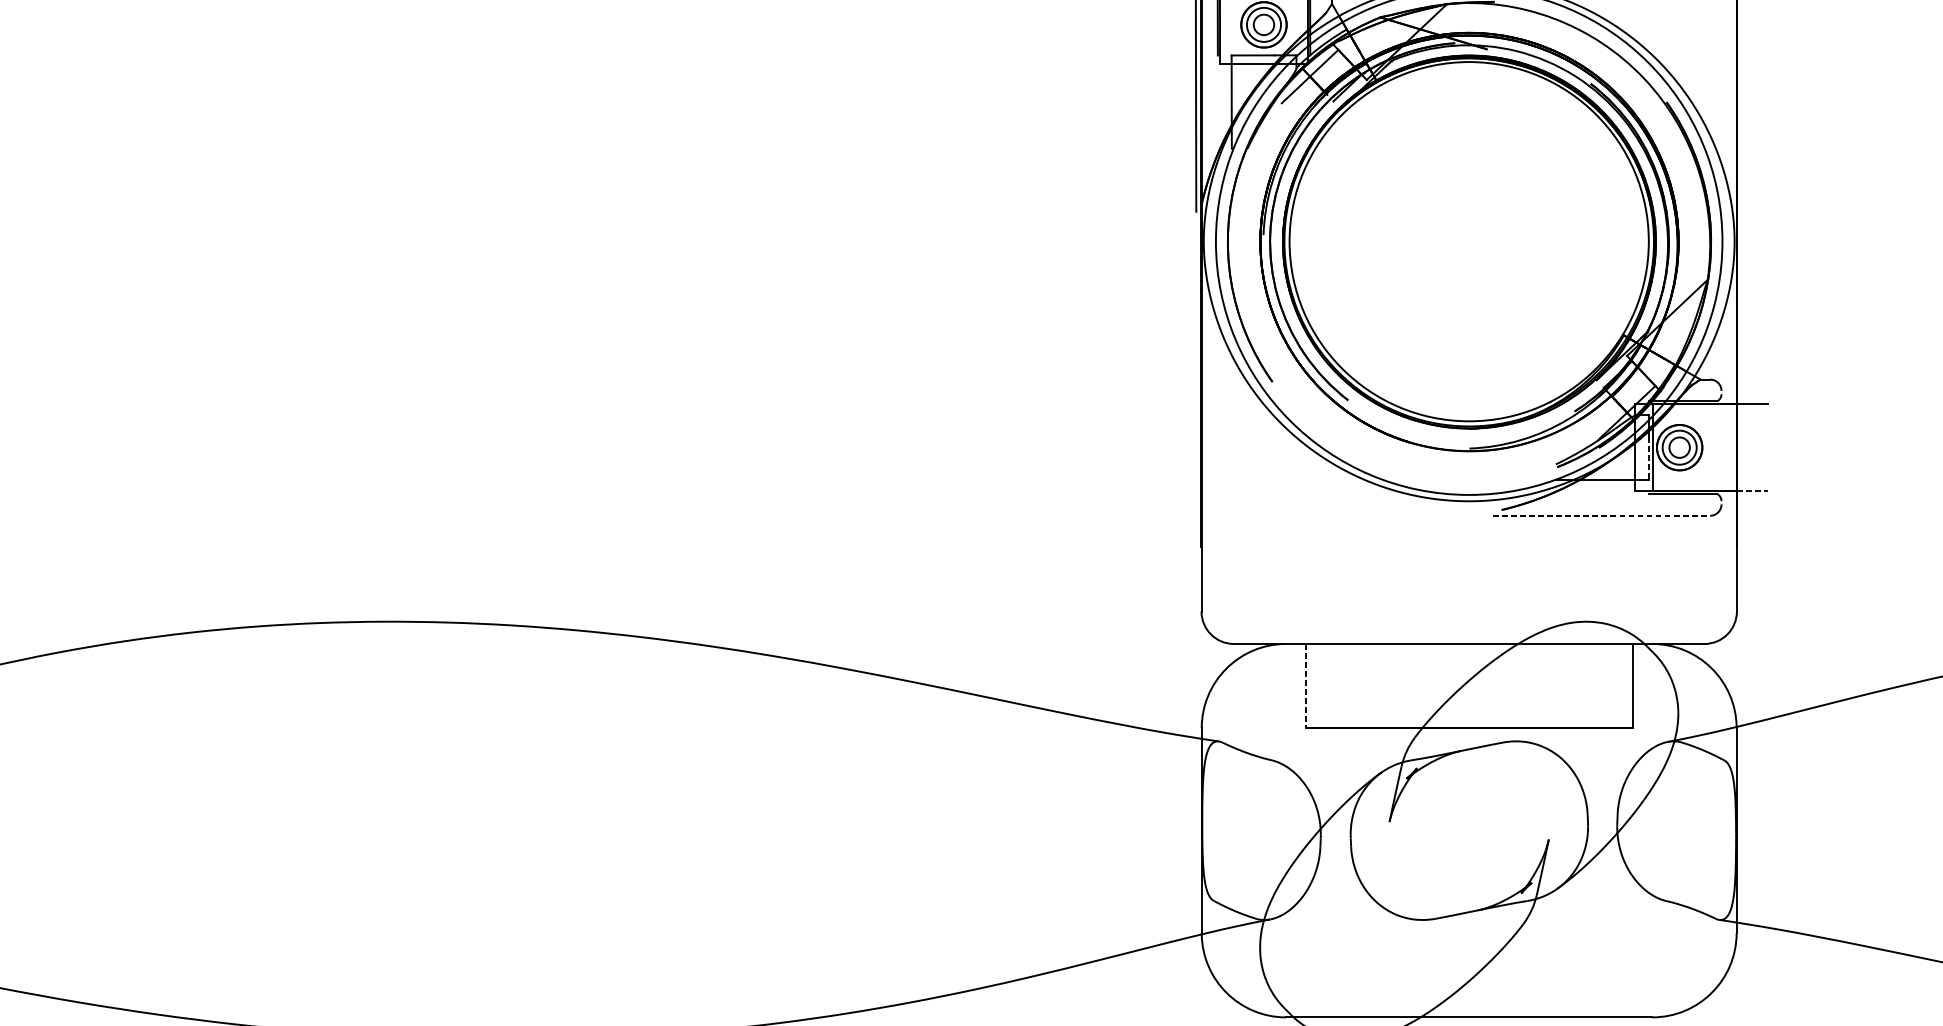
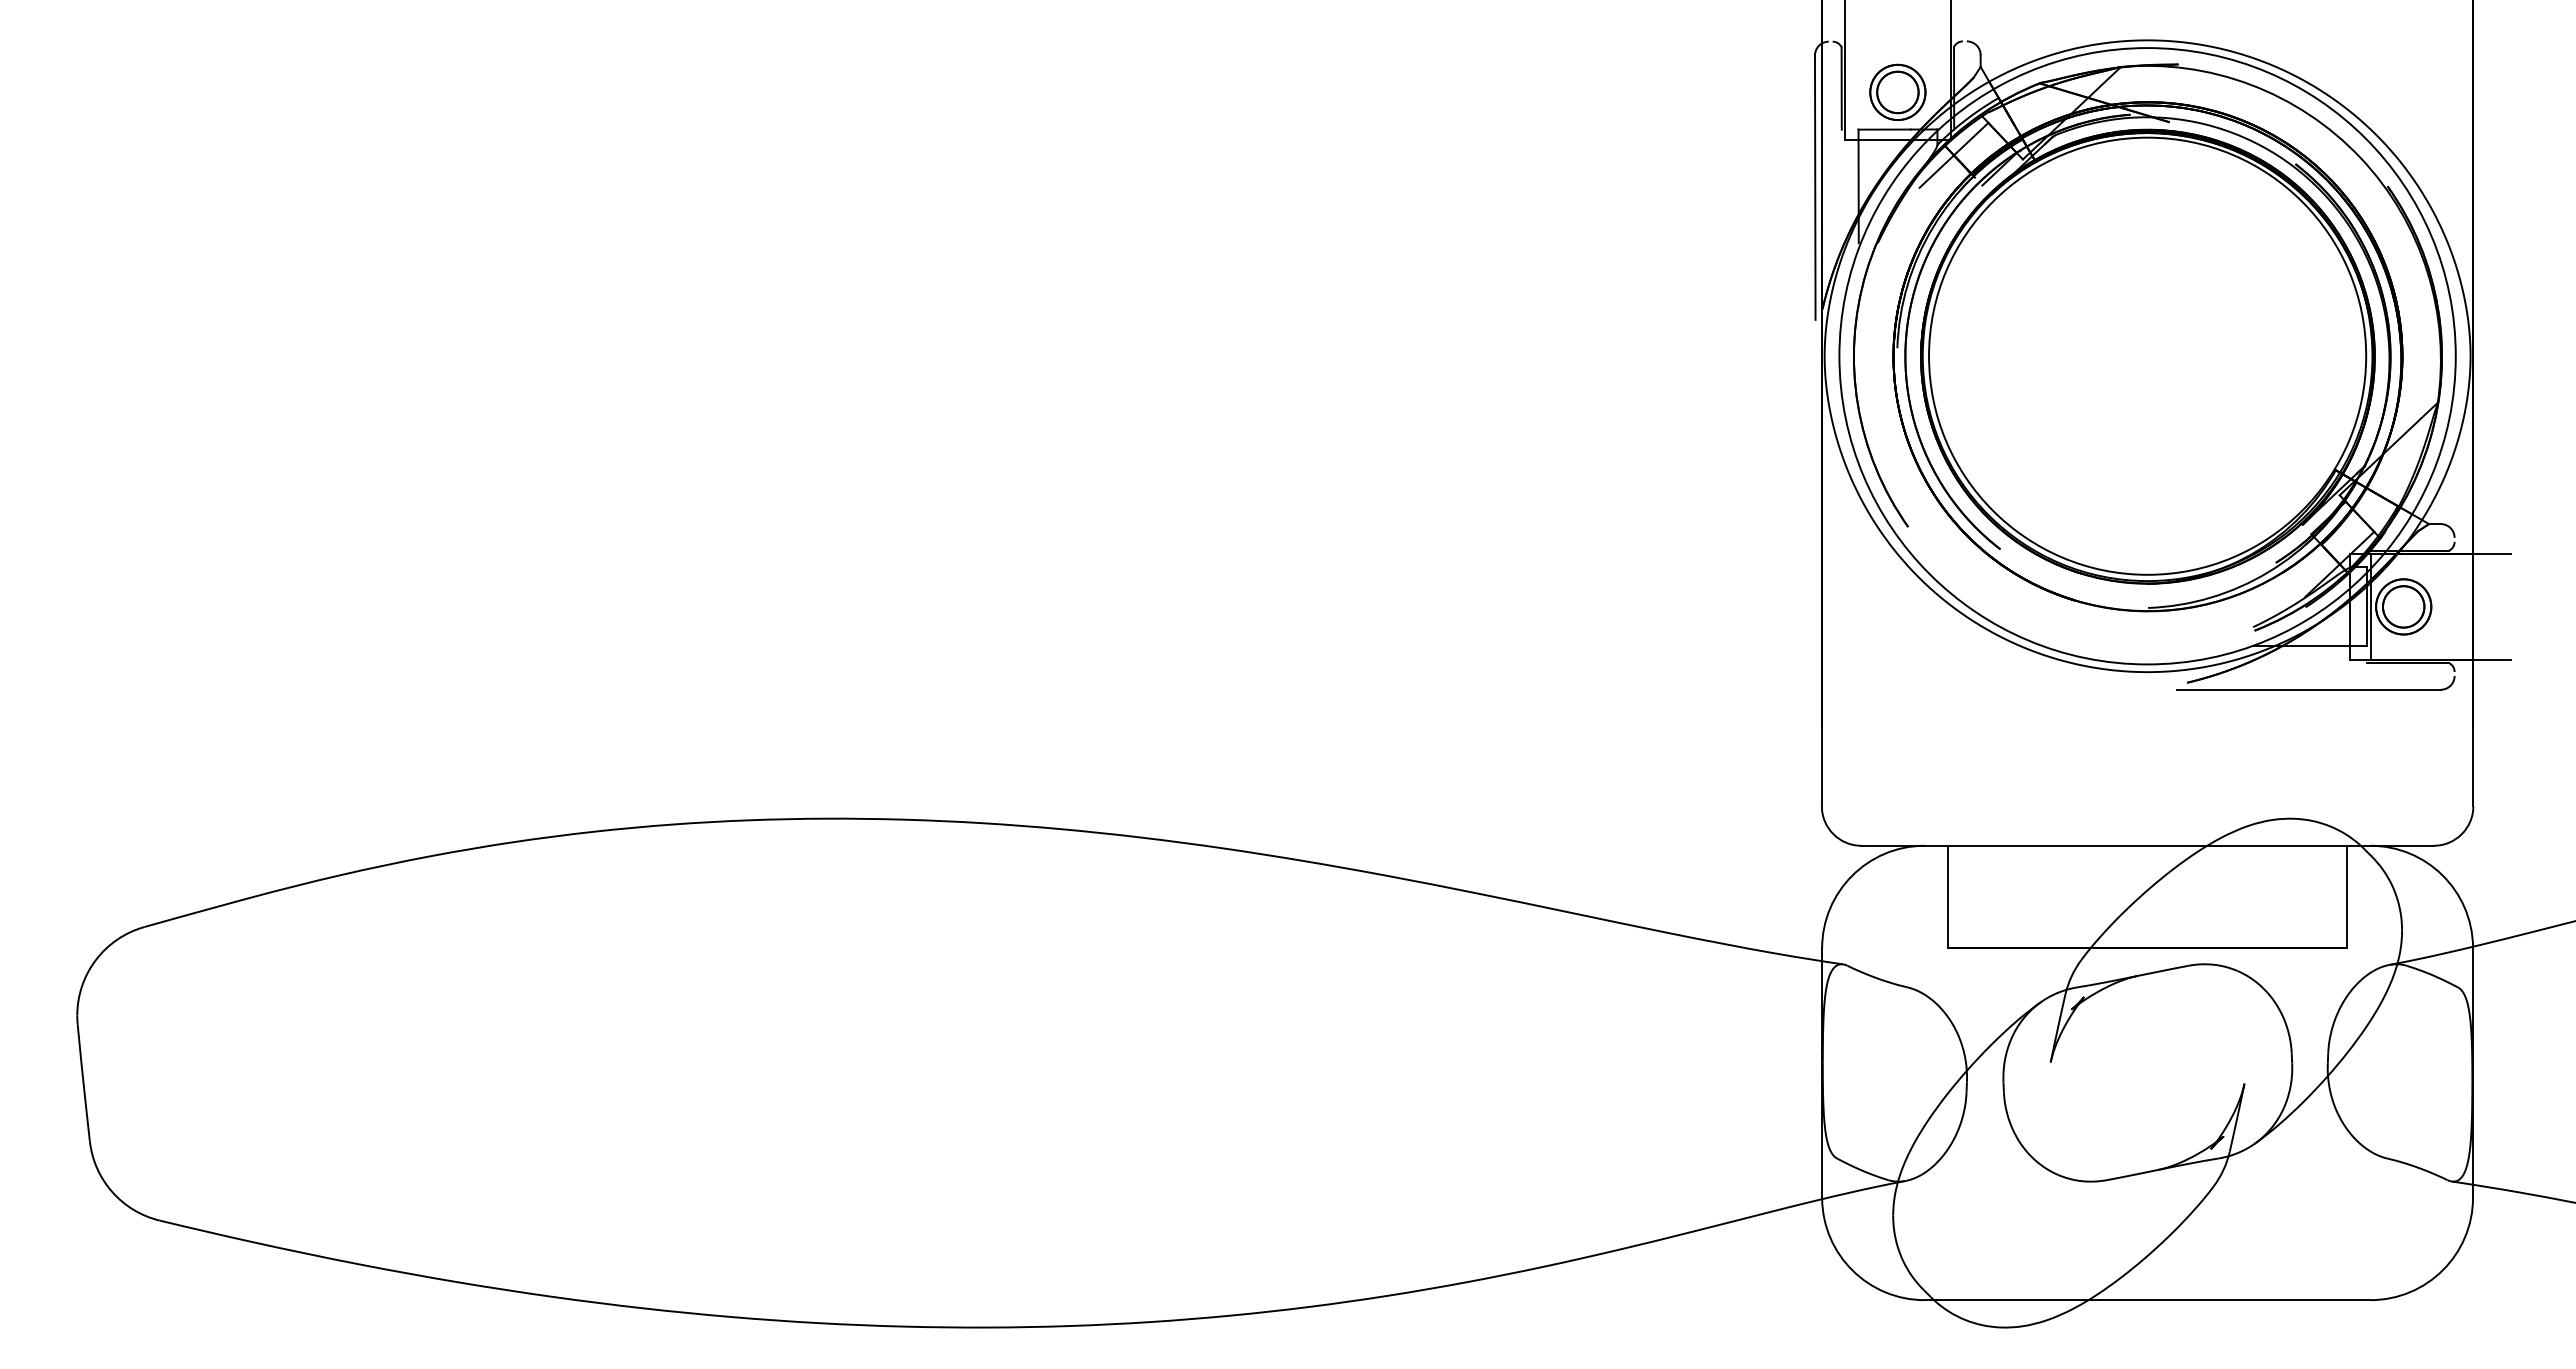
circle: (1263, 24) -> (1897, 92), size x1.67
circle: (1679, 447) -> (2403, 606), size x1.67
line: (1649, 458) -> (2366, 620), dashed -> solid
line: (1752, 490) -> (2492, 659), dashed -> solid
line: (1602, 515) -> (2309, 689), dashed -> solid
line: (1305, 686) -> (1948, 897), dashed -> solid

